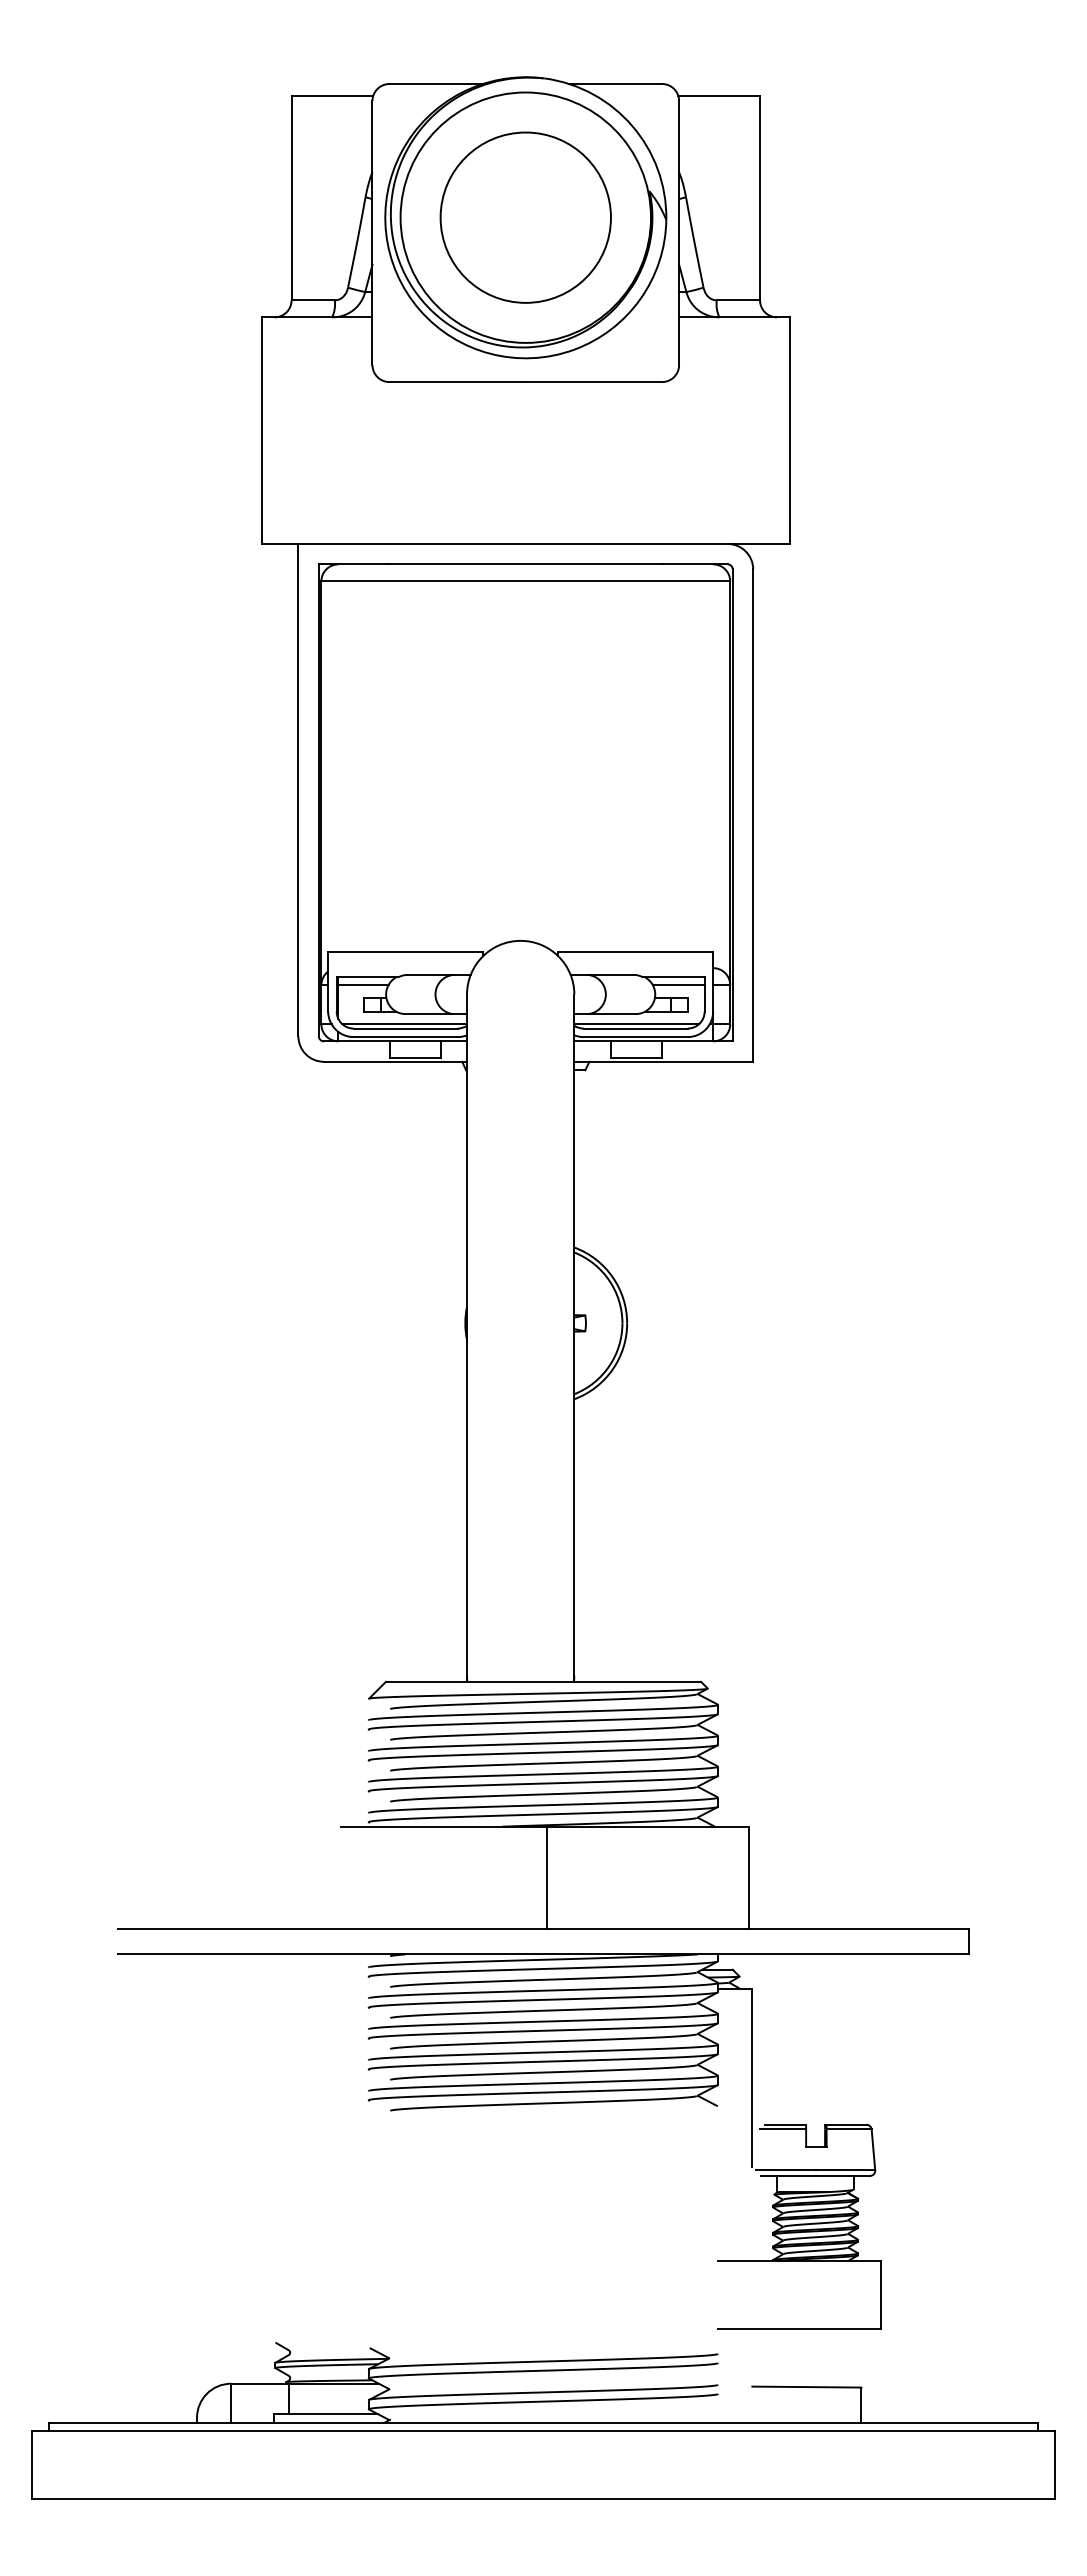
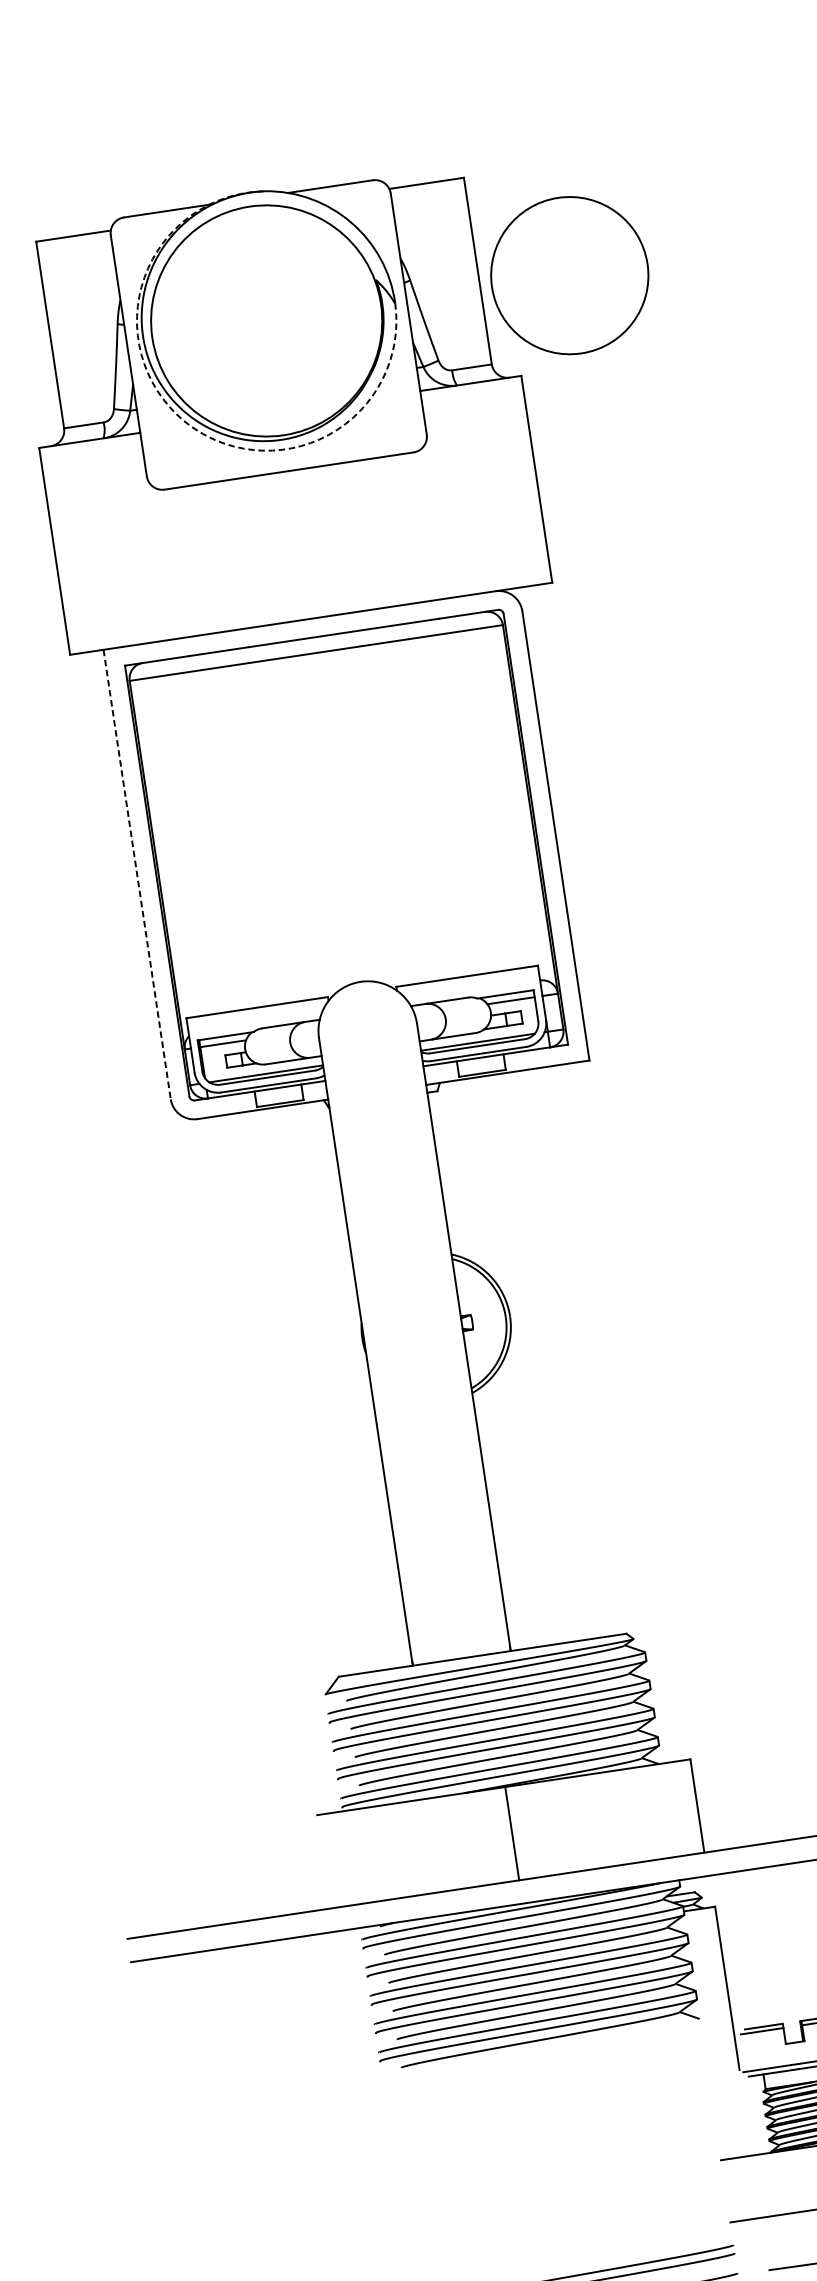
circle: (525, 217) -> (569, 275), moved
arc: (419, 310) -> (182, 420), solid -> dashed
line: (298, 790) -> (137, 874), solid -> dashed

